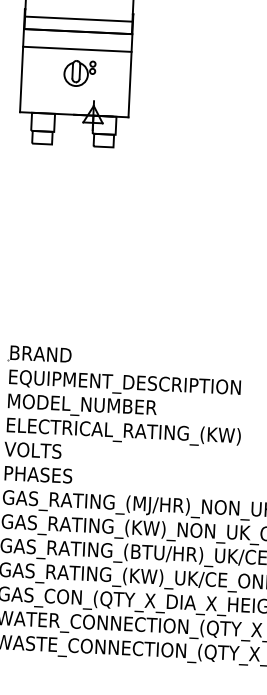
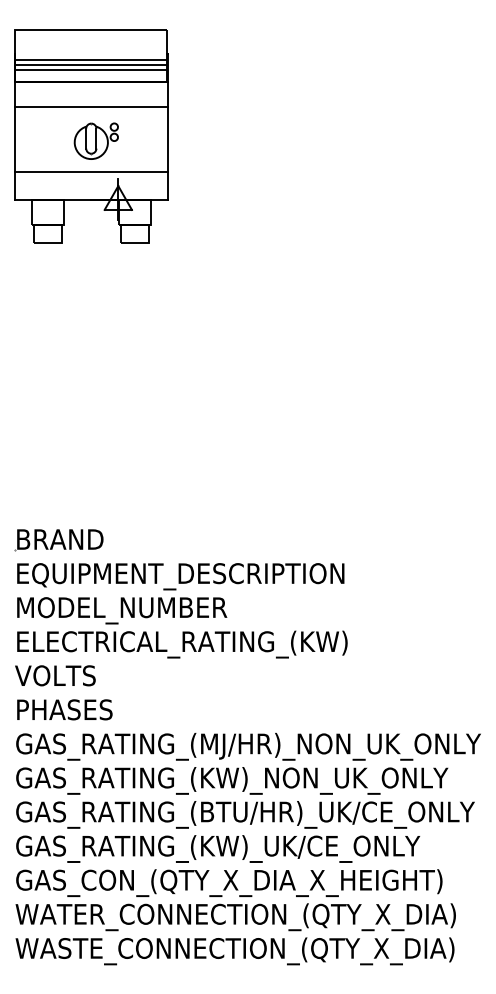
line: (79, 15) -> (91, 59), added
line: (78, 23) -> (91, 70), added
line: (74, 94) -> (90, 171), added

